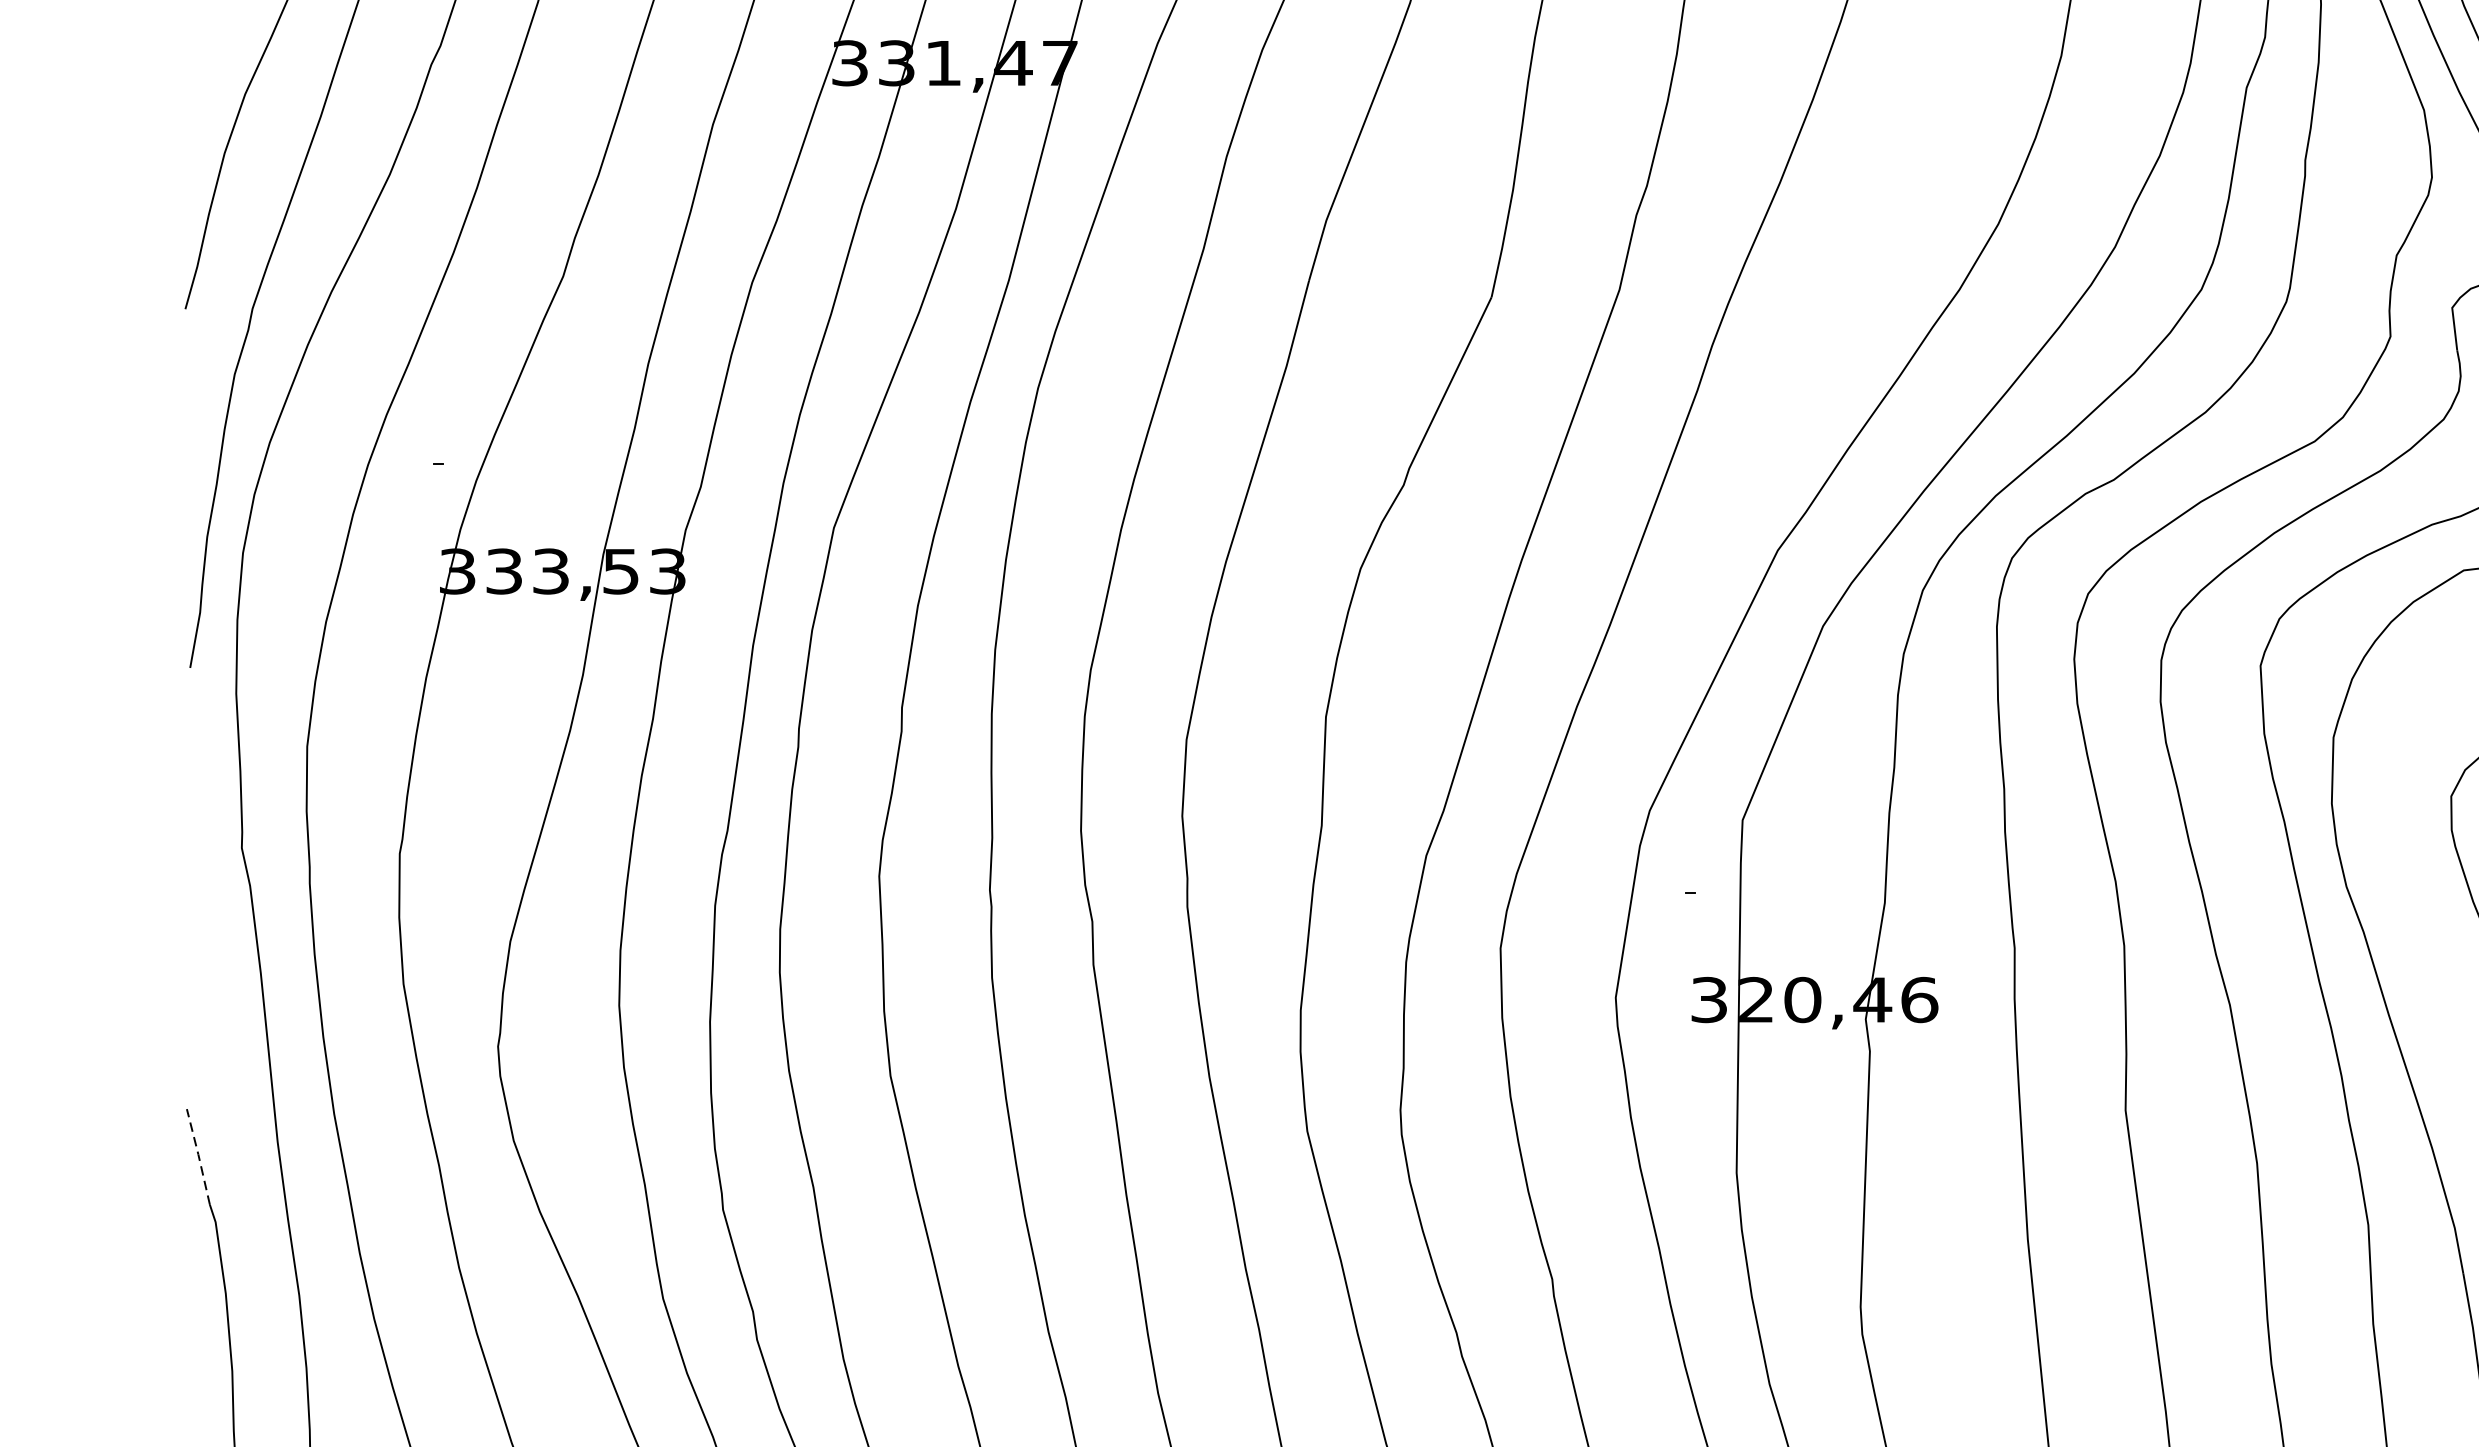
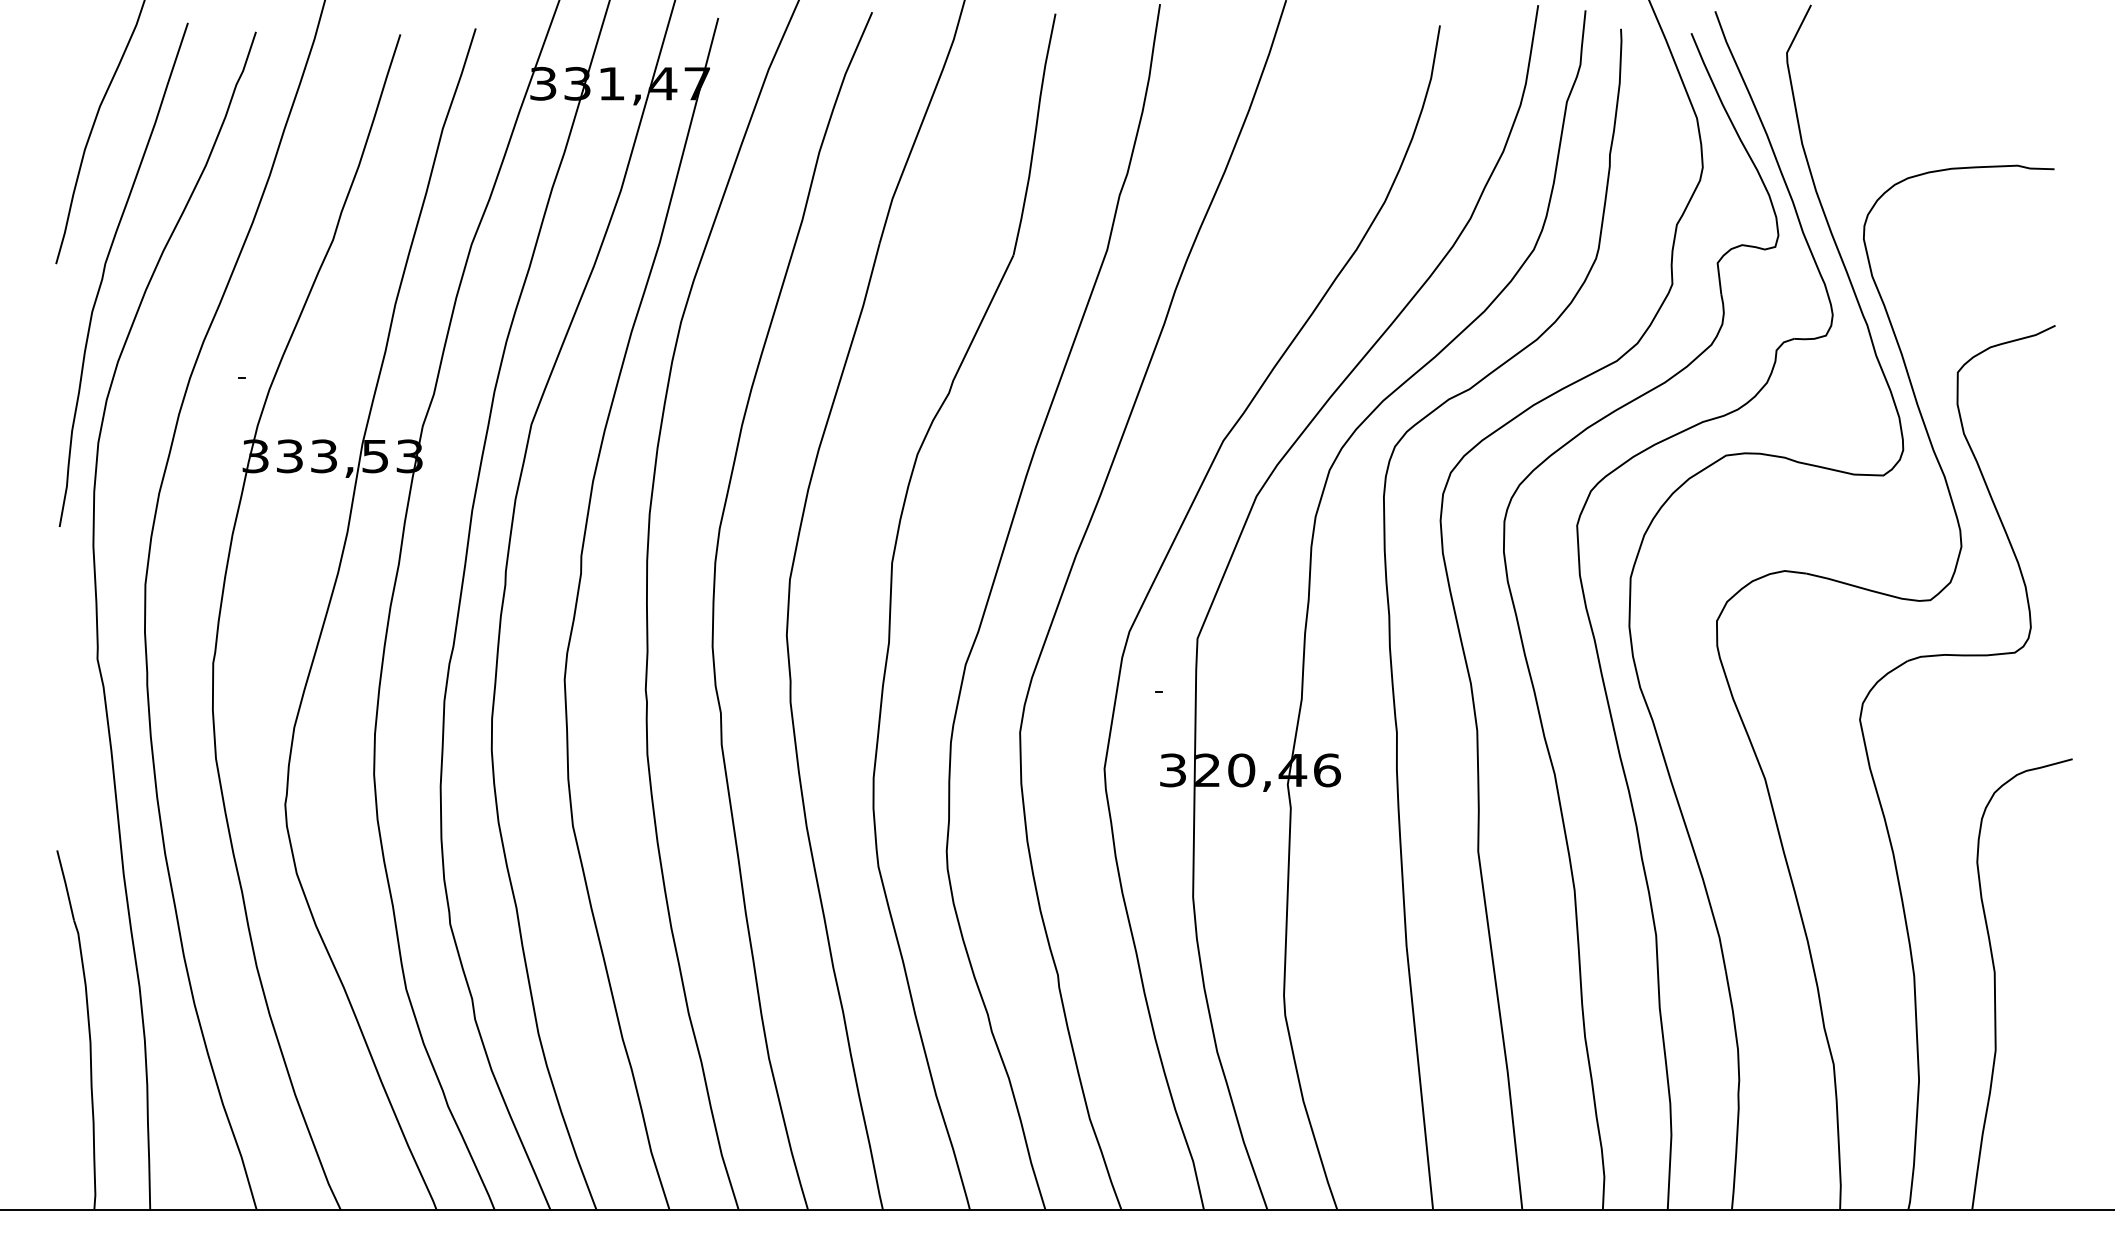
line: (198, 1155) -> (65, 884), dashed -> solid

